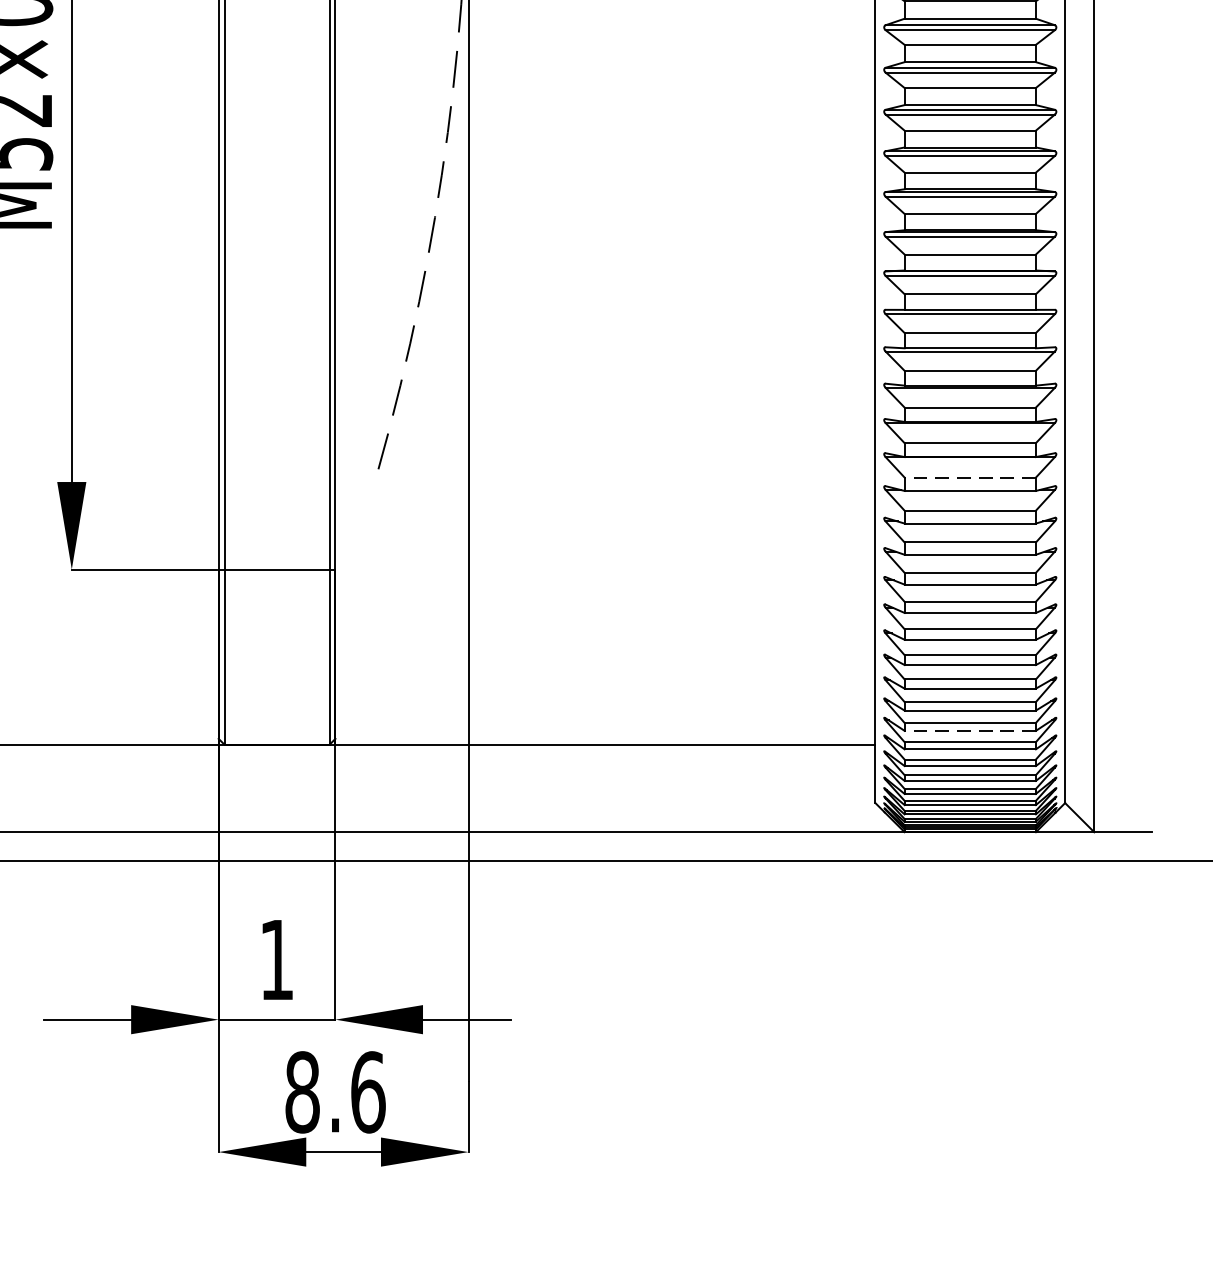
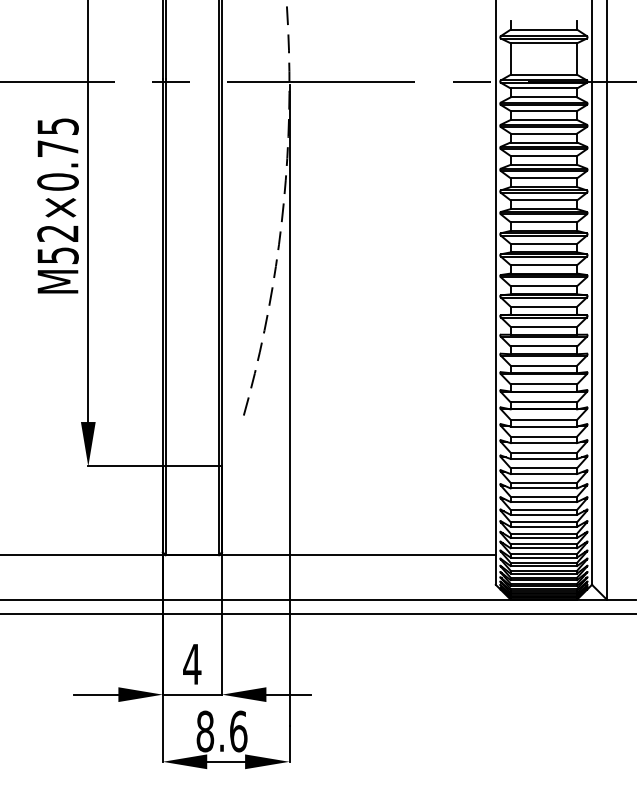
line: (969, 477) -> (543, 419), dashed -> solid
line: (969, 731) -> (543, 548), dashed -> solid
text: (277, 960) -> (192, 664), 1 -> 4

